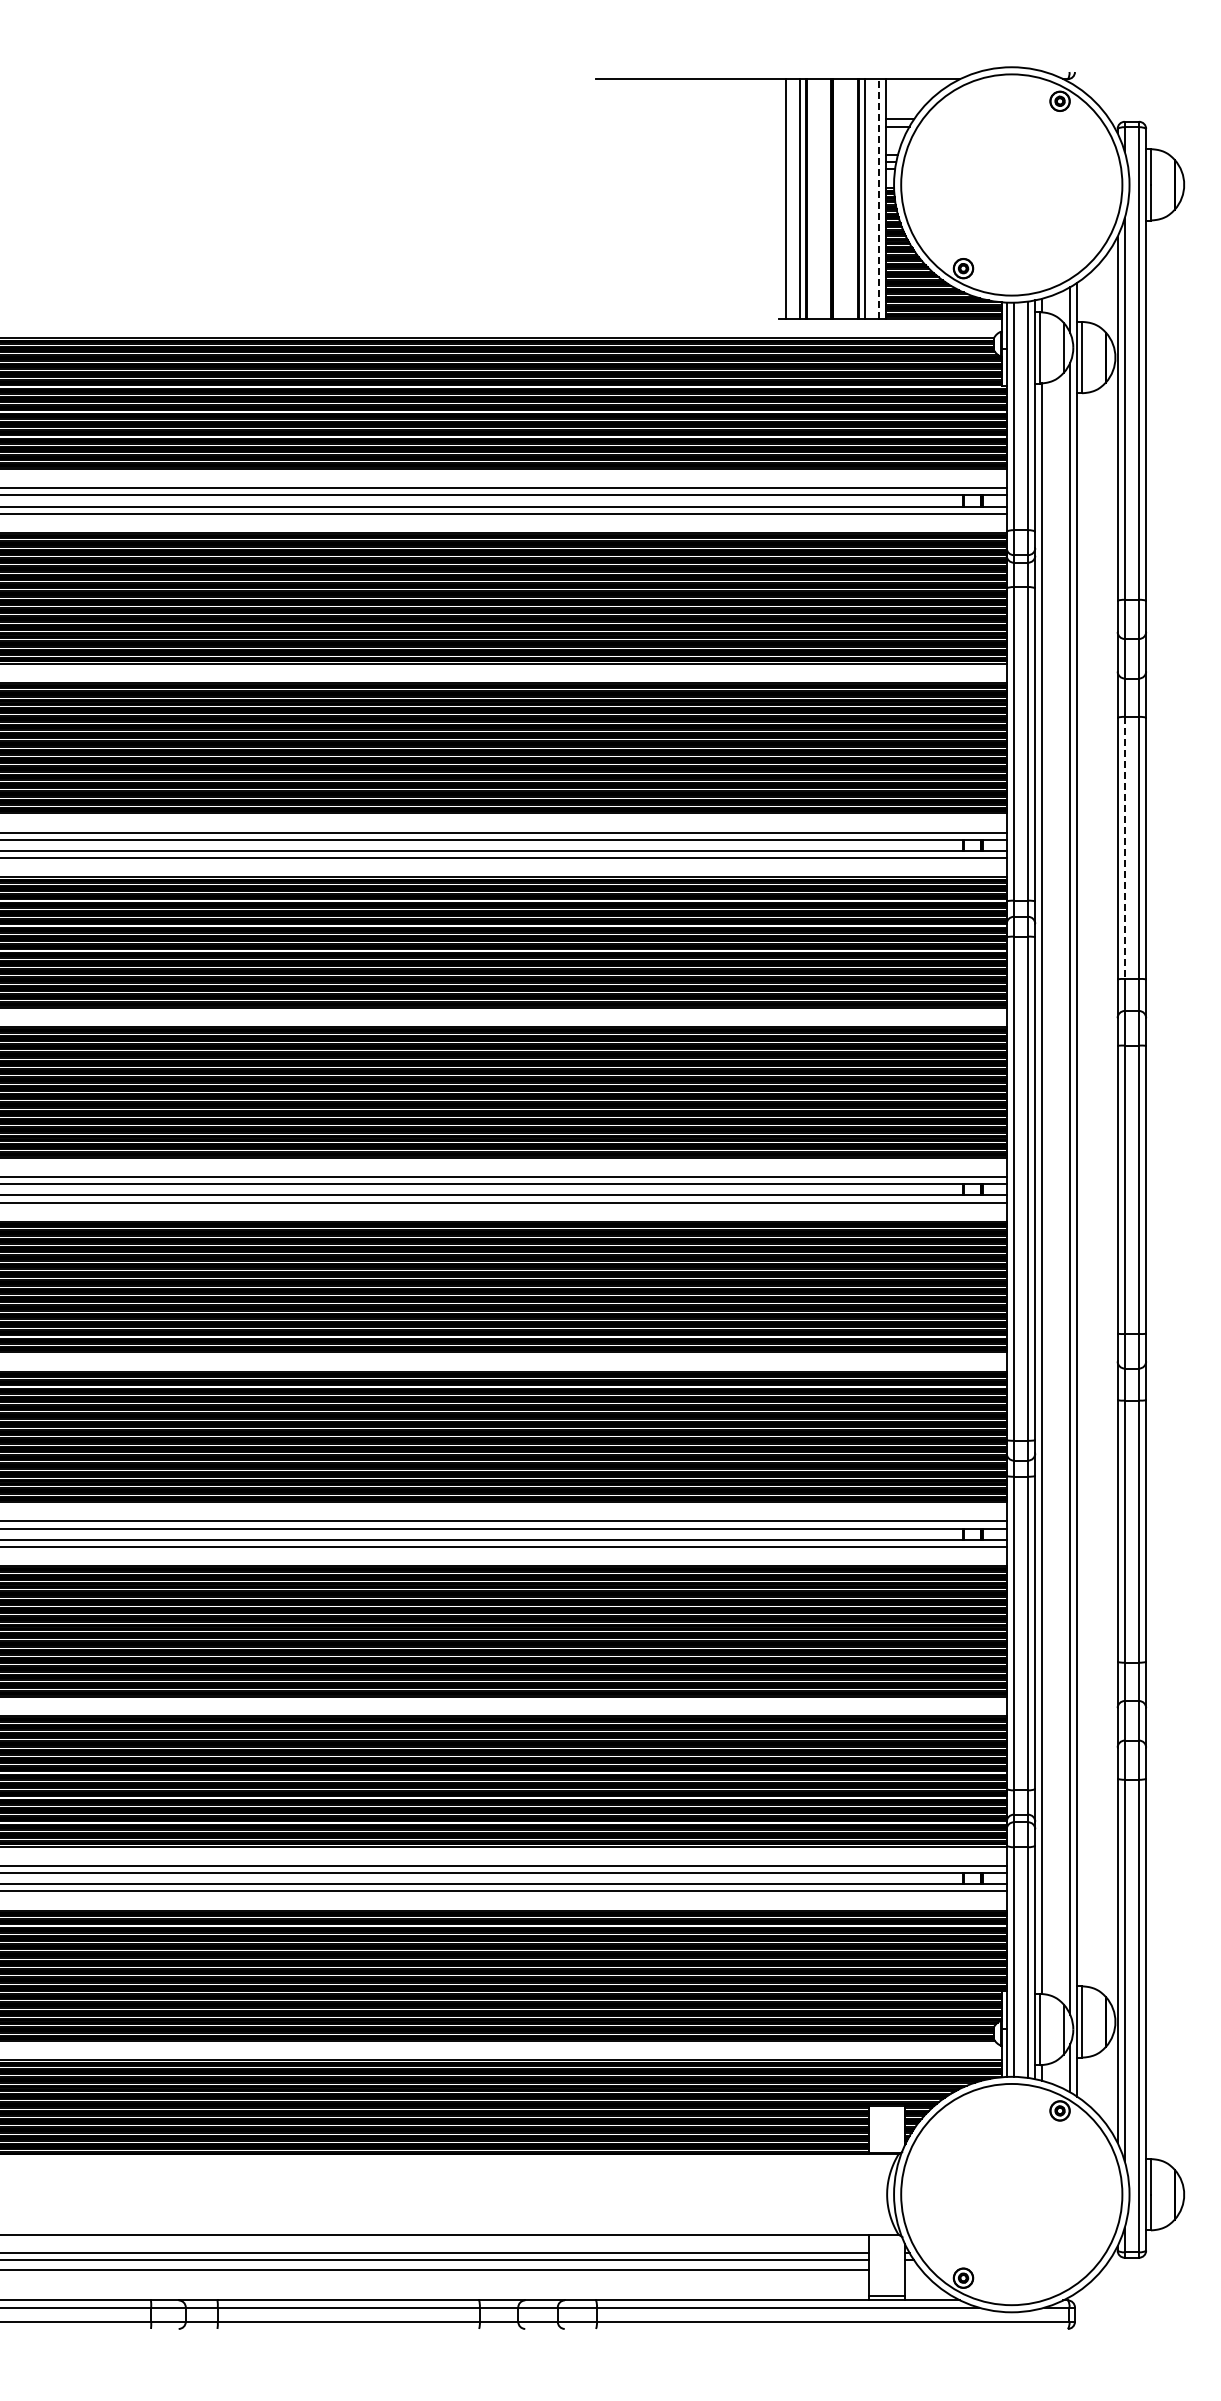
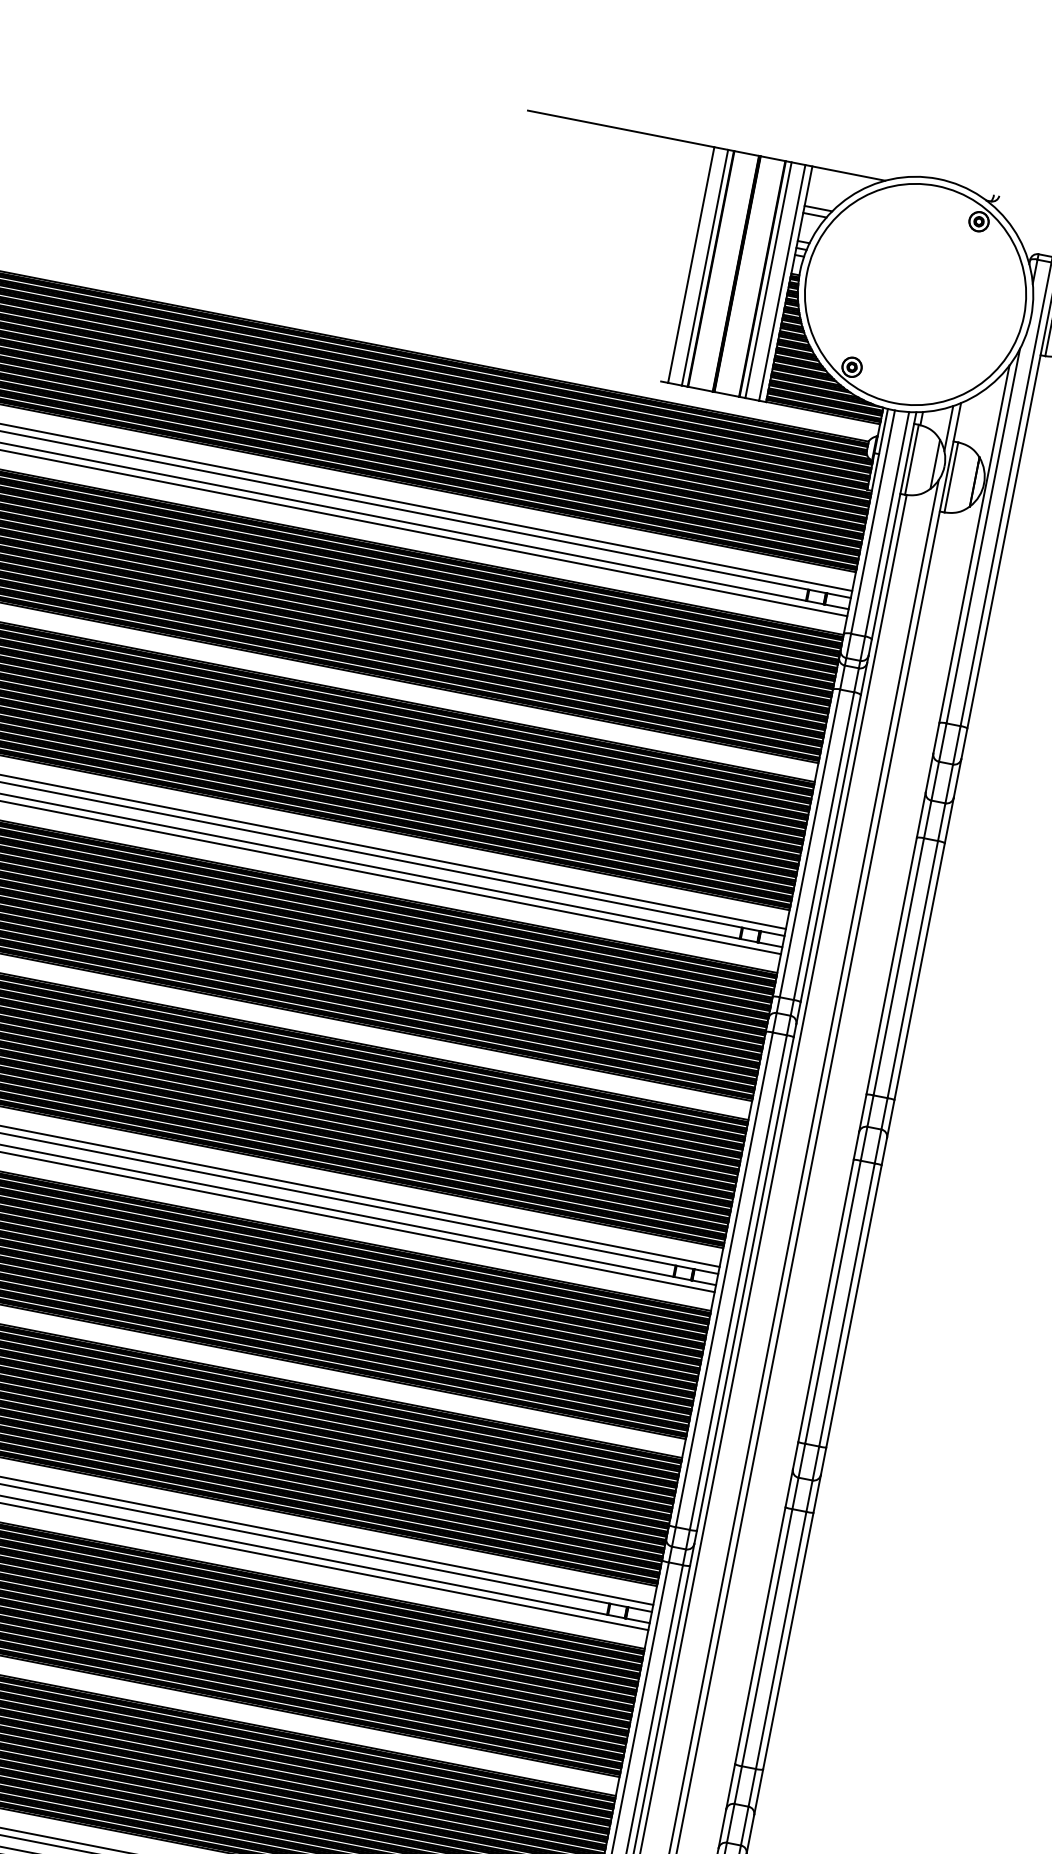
line: (878, 198) -> (782, 282), dashed -> solid
line: (1124, 848) -> (898, 967), dashed -> solid

